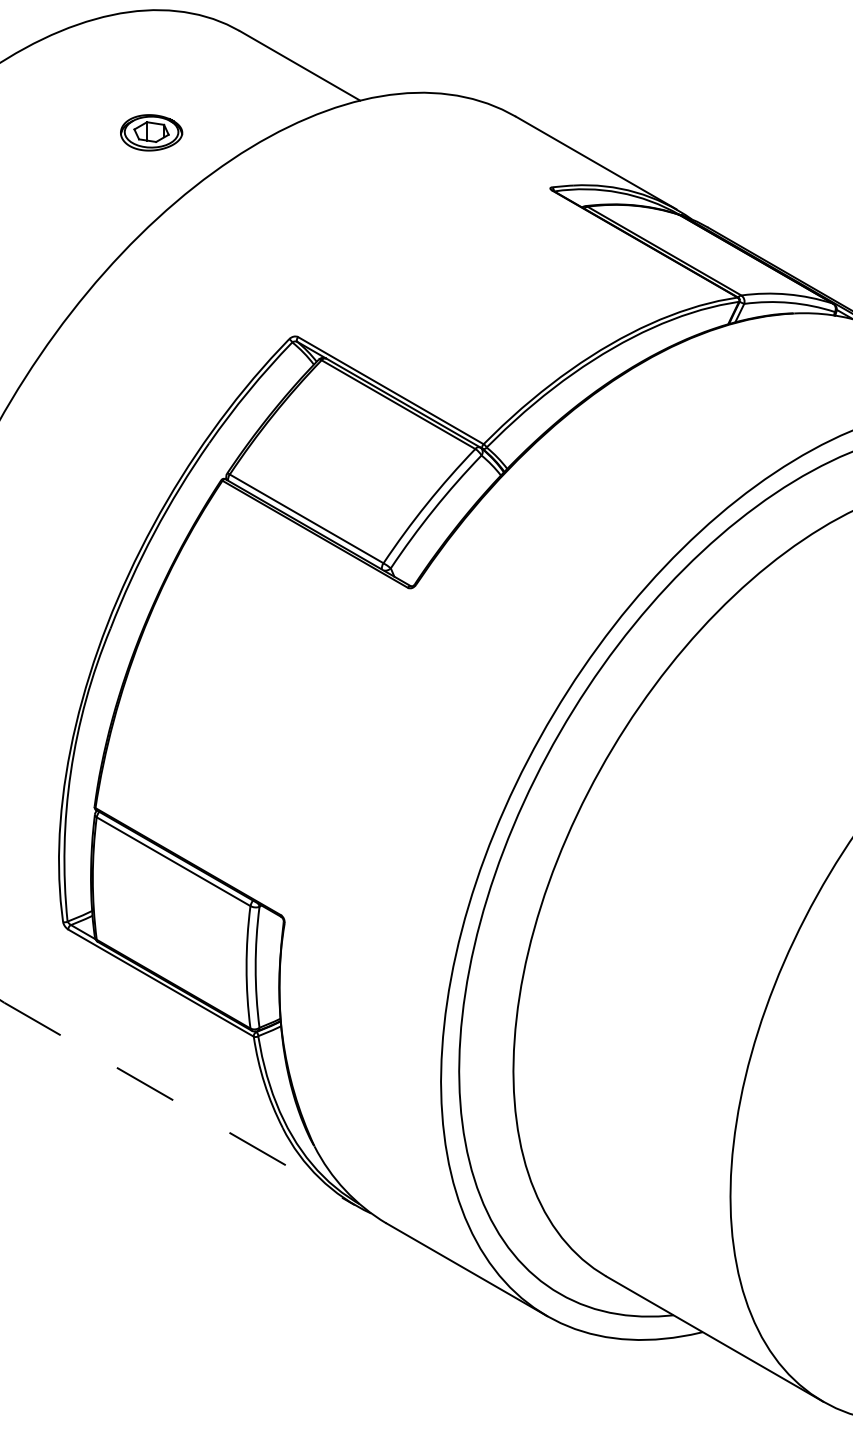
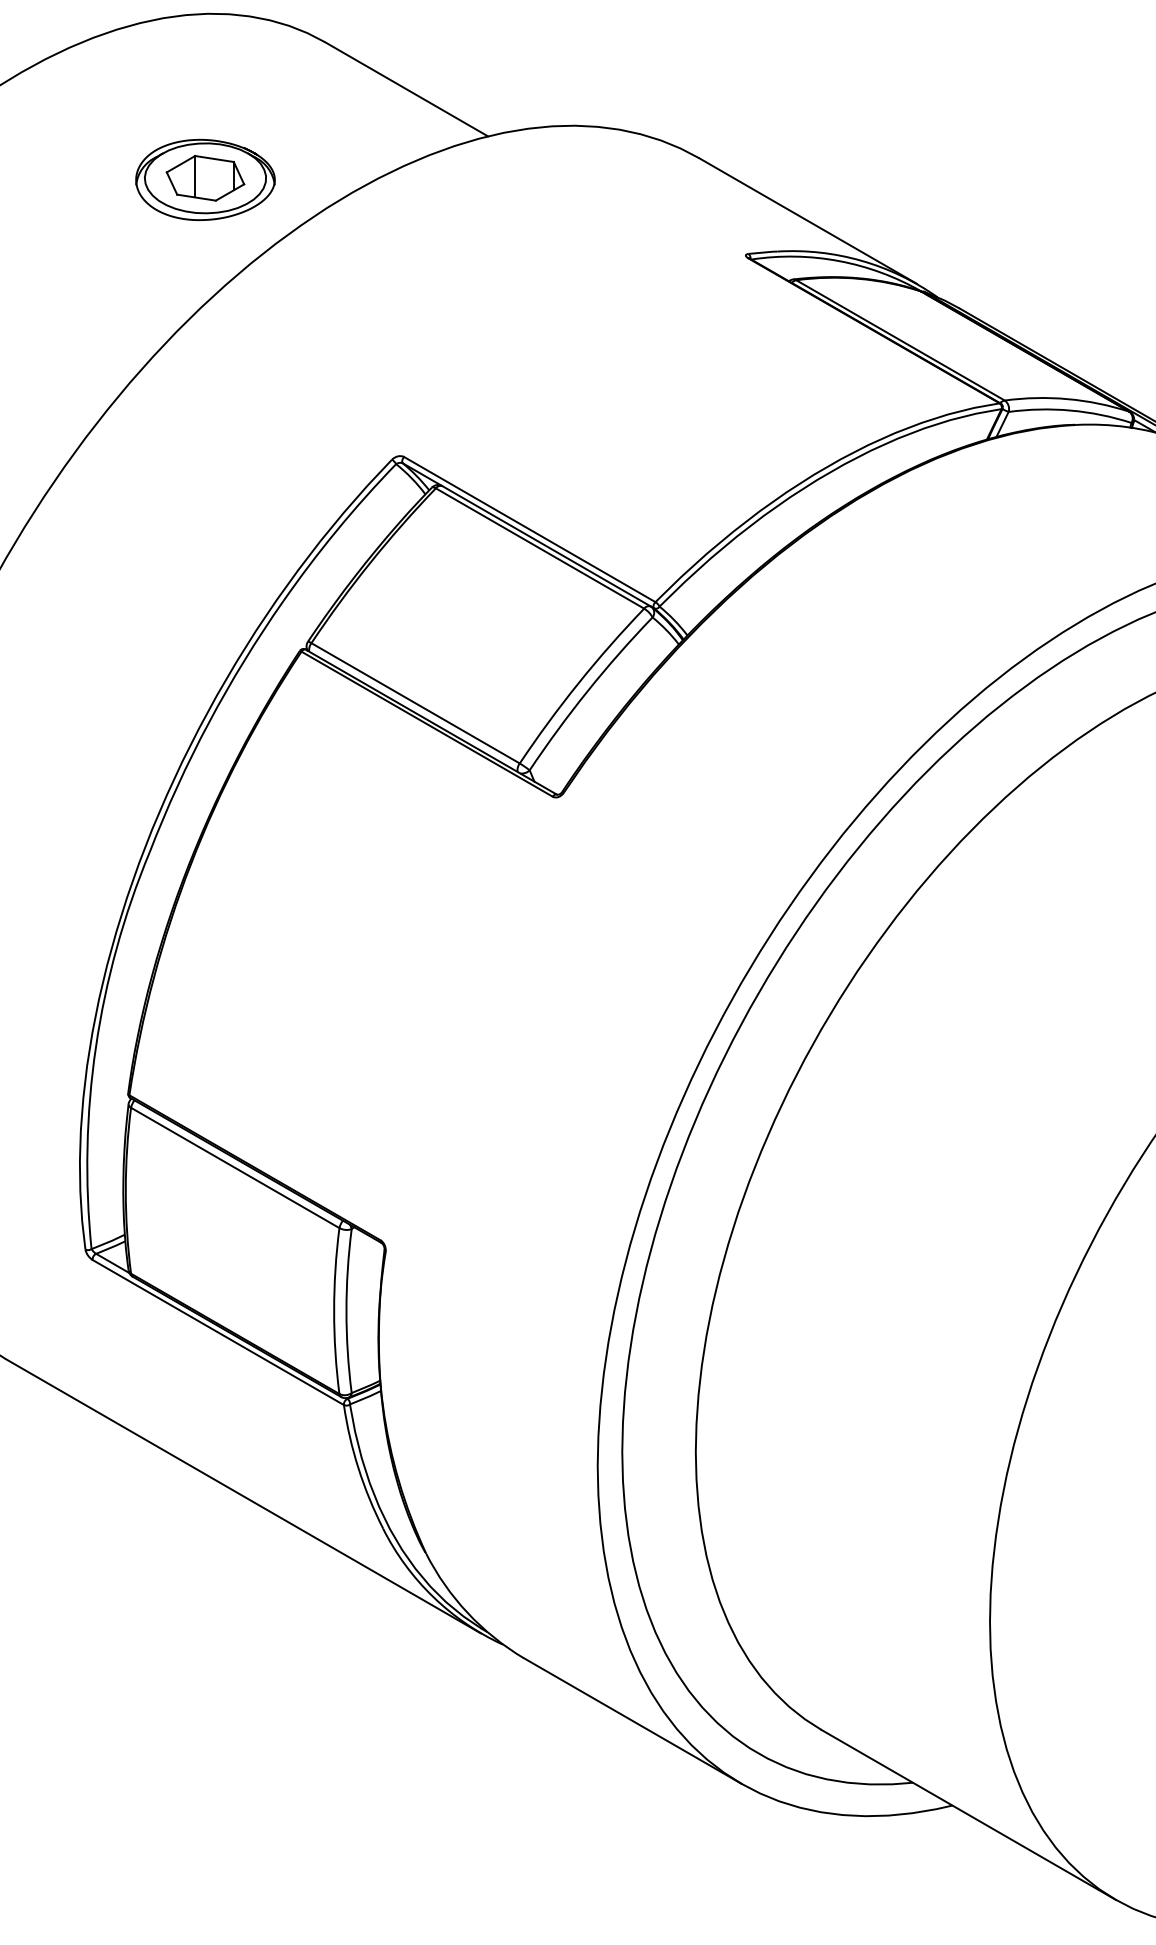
part: (151, 132) -> (205, 179), size x1.67
line: (180, 1104) -> (244, 1497), dashed -> solid

